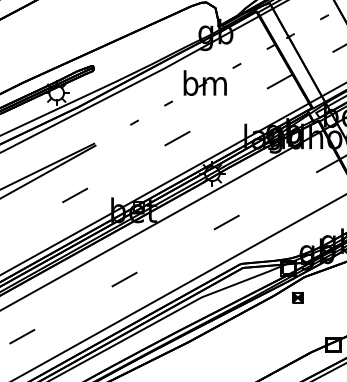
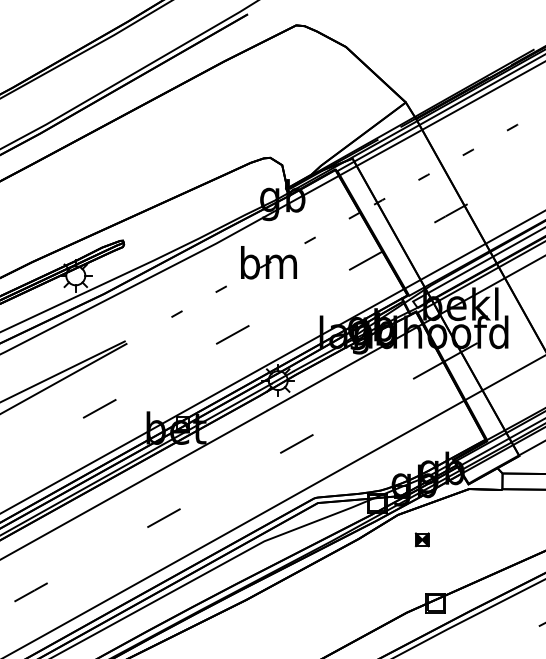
part: (297, 297) -> (421, 539), moved

